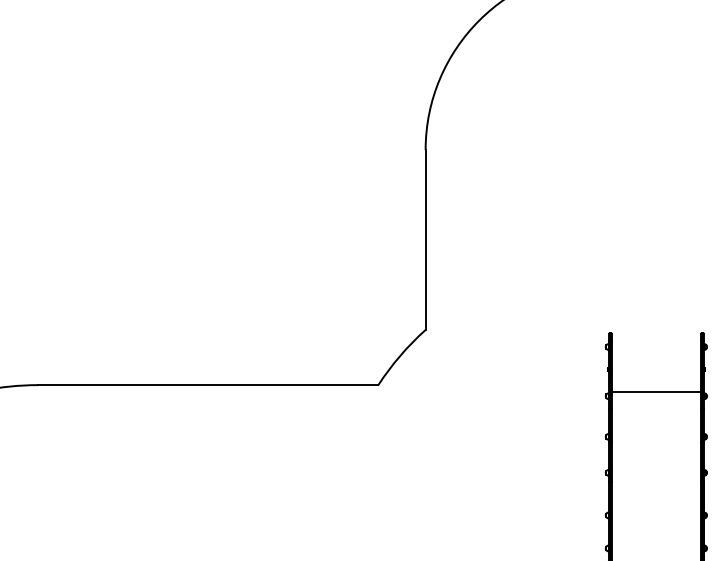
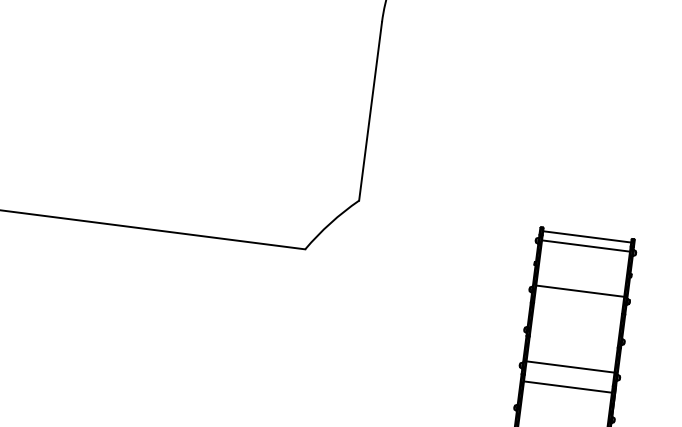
line: (656, 336) -> (587, 236), added
line: (656, 346) -> (586, 246), added
line: (656, 468) -> (570, 367), added
line: (656, 488) -> (568, 387), added

